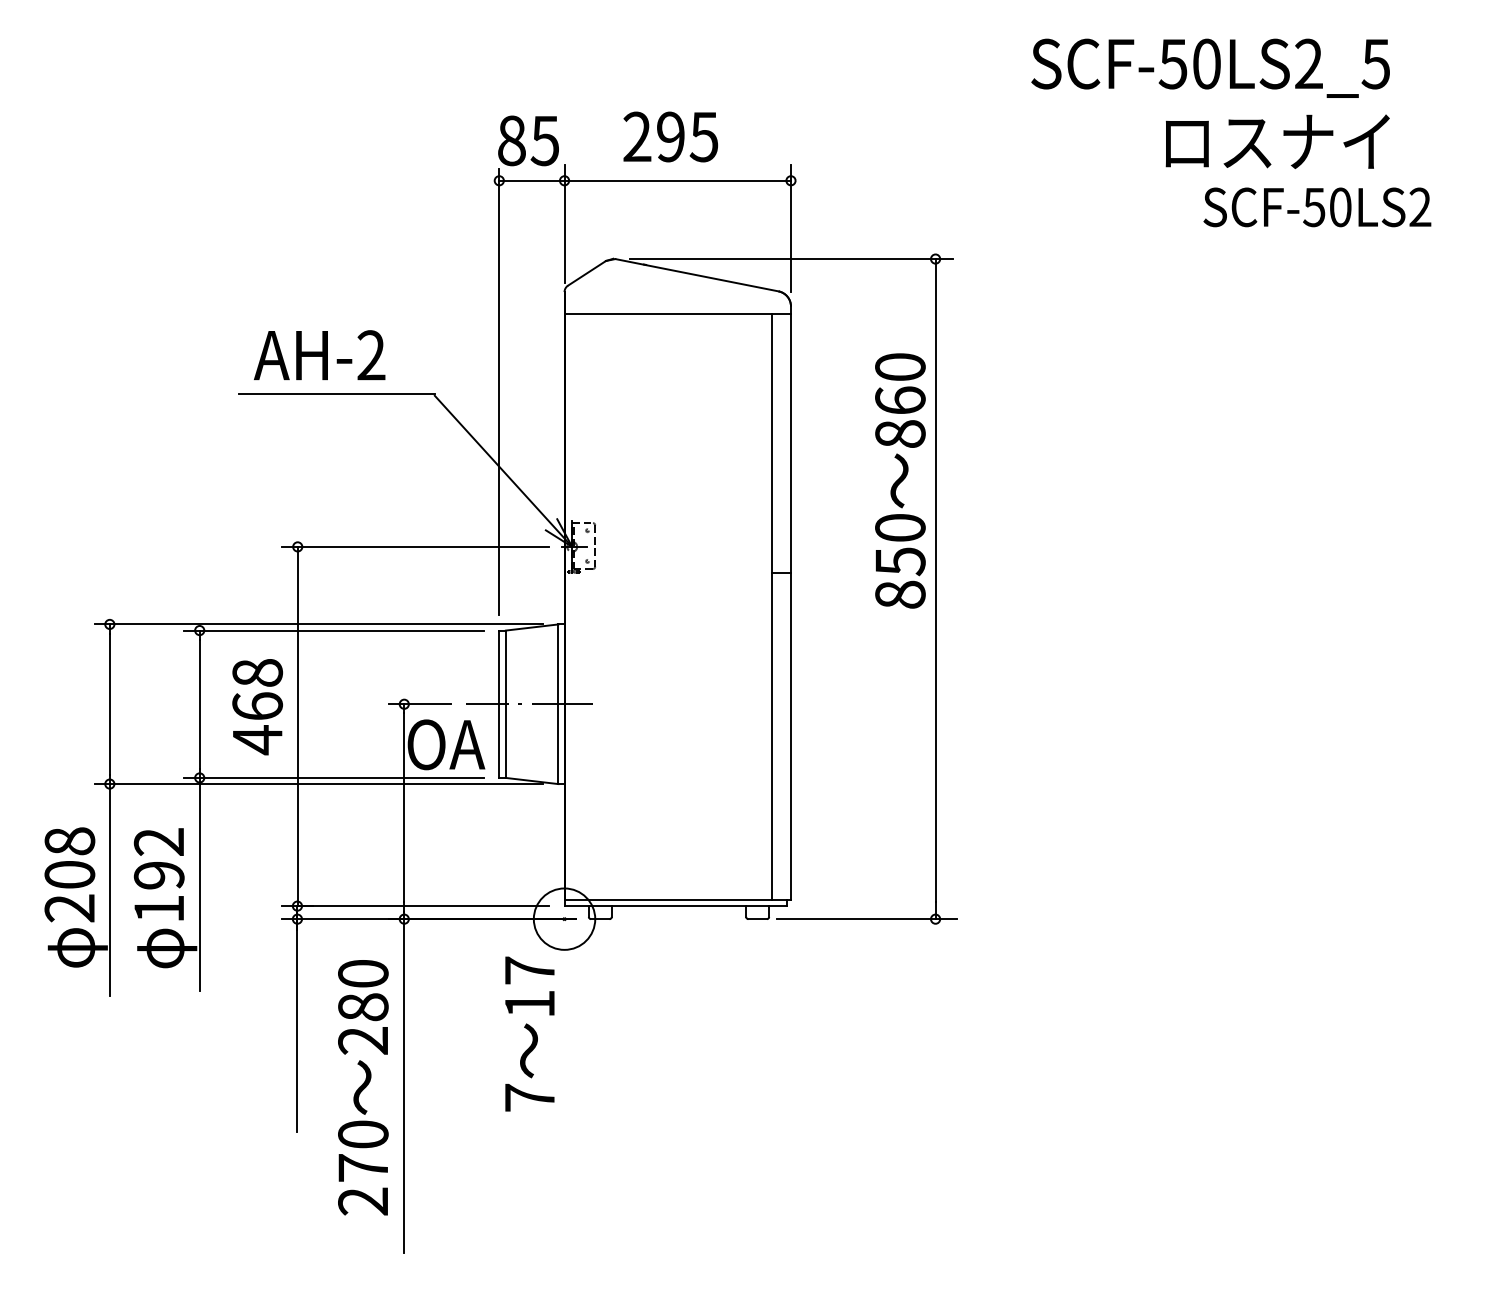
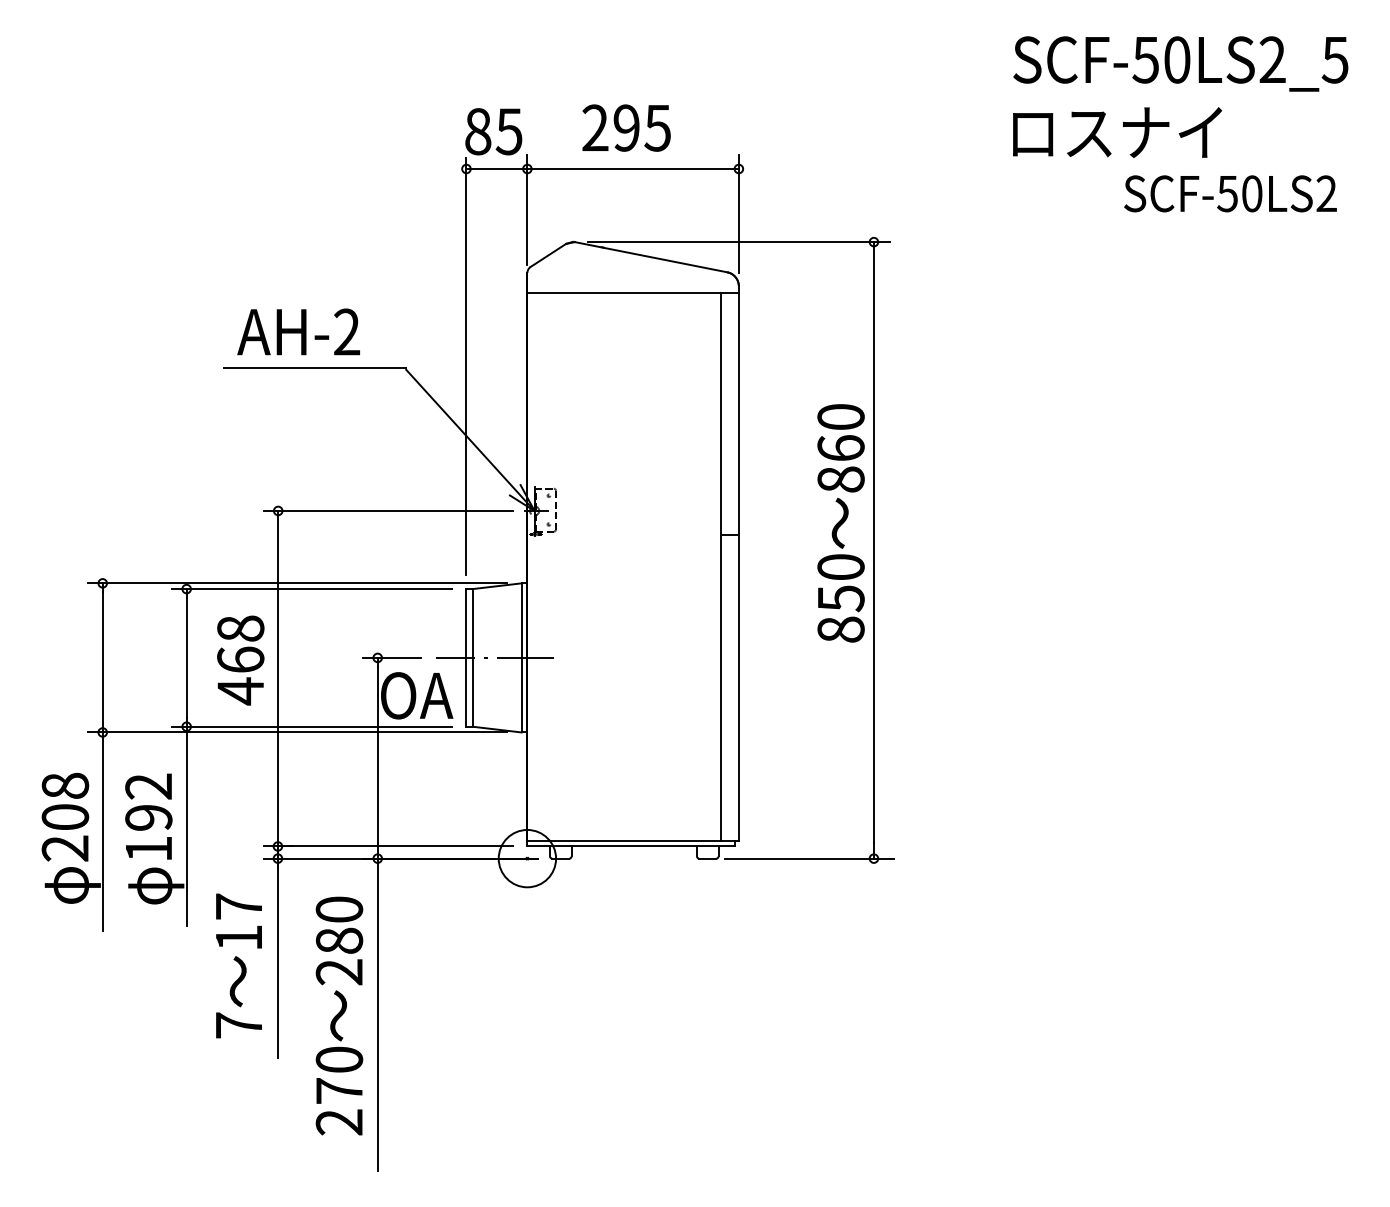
text: (1210, 67) -> (1180, 63), moved
text: (1277, 141) -> (1117, 132), moved
text: (899, 481) -> (840, 523), moved
text: (529, 1033) -> (238, 965), moved

